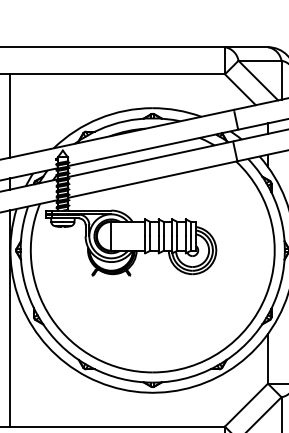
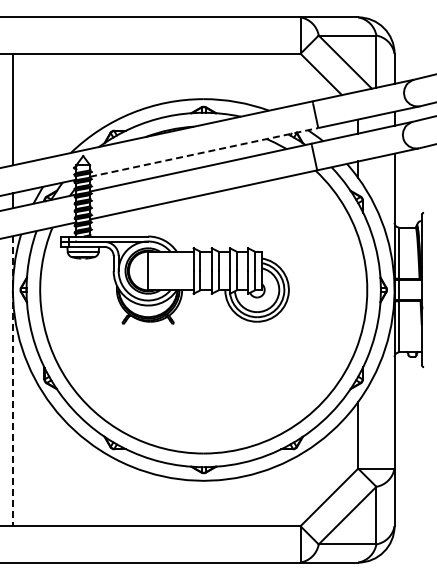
line: (153, 147) -> (204, 152), solid -> dashed
line: (10, 318) -> (12, 381), solid -> dashed

